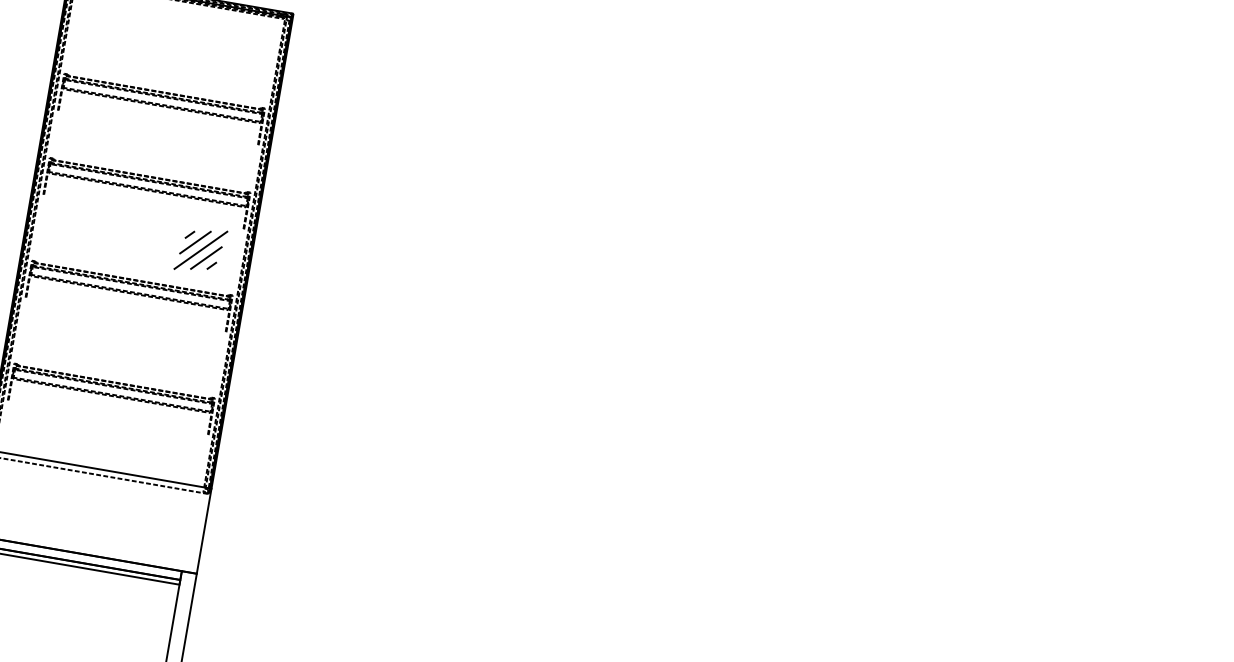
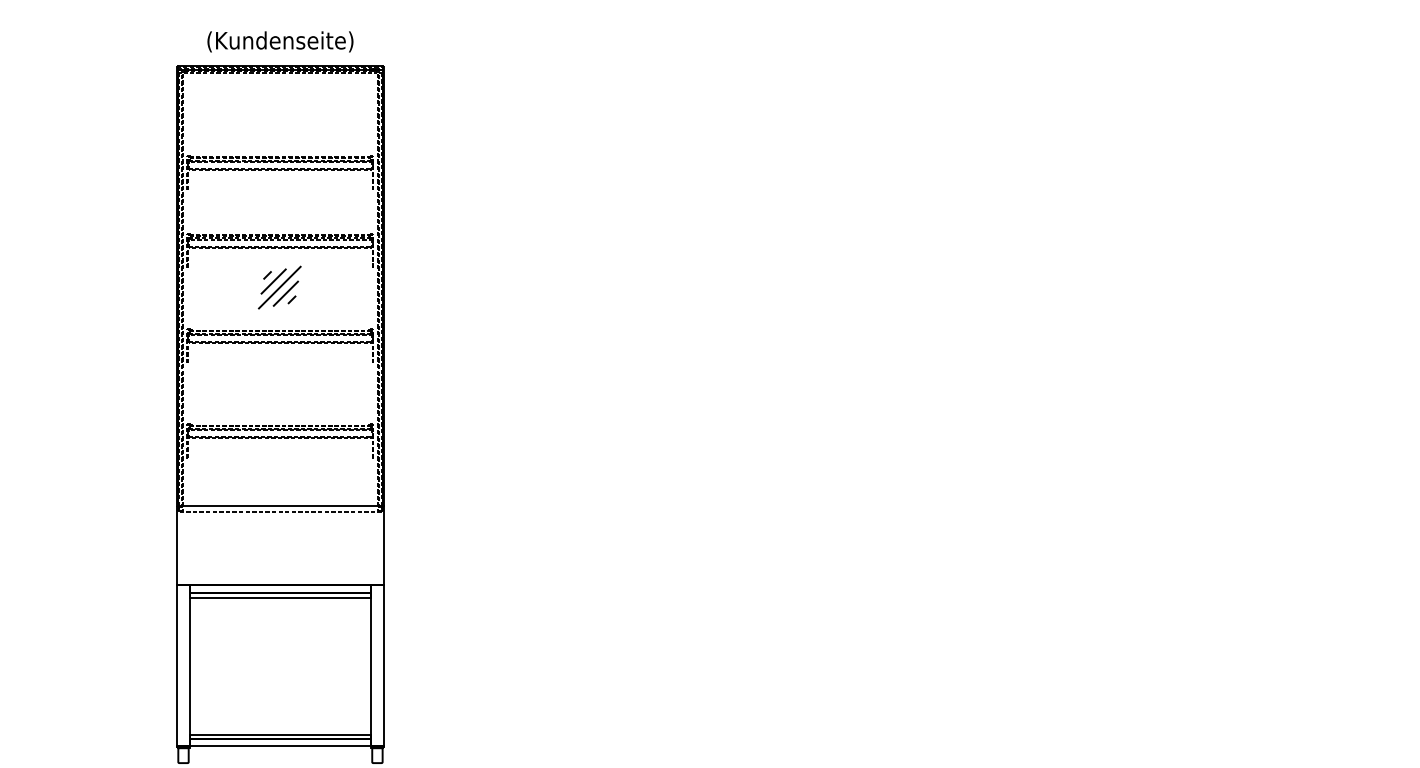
part: (200, 250) -> (279, 287), moved

